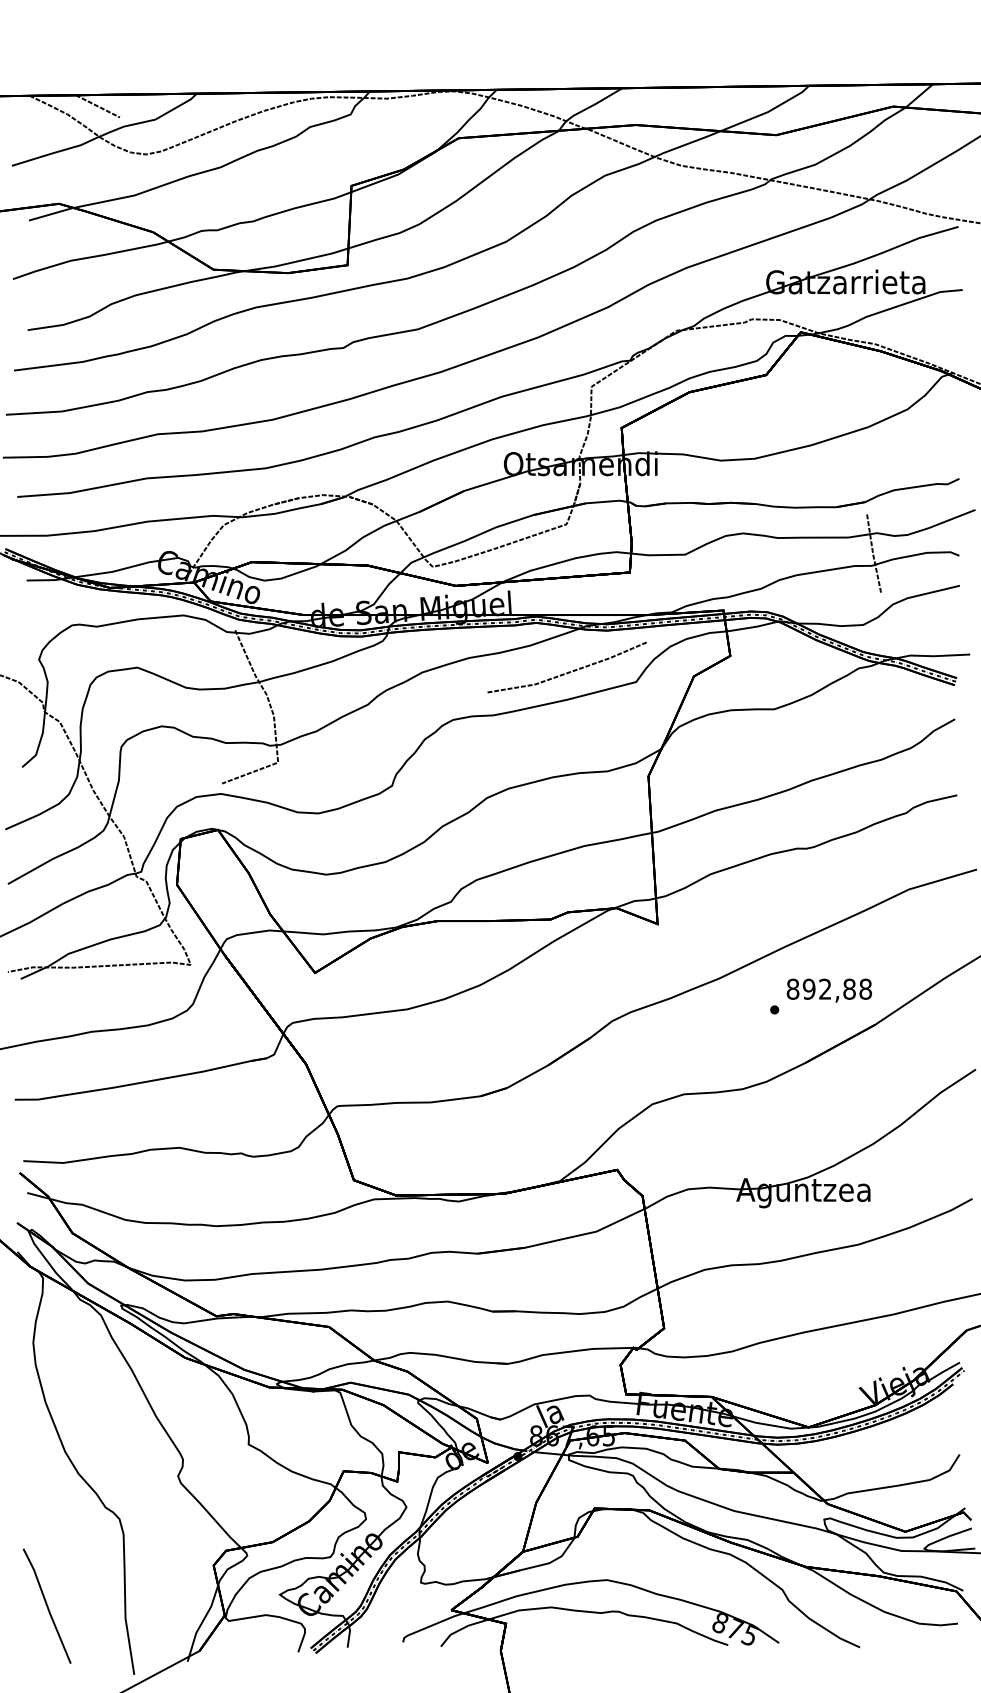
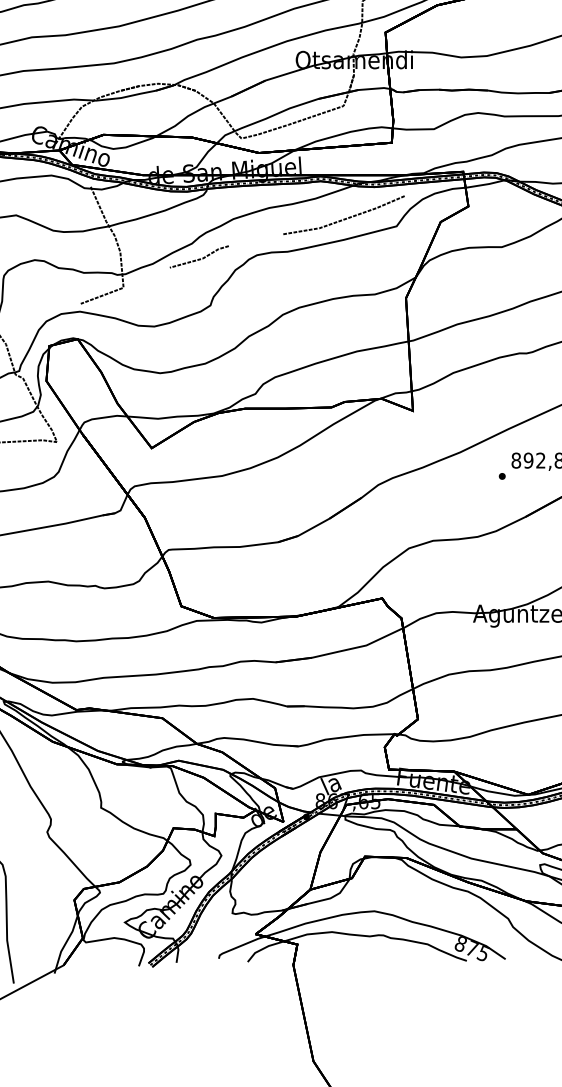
line: (377, 724) -> (199, 258), added

